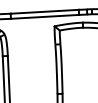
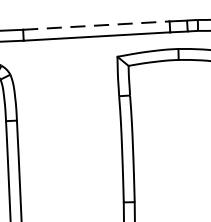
line: (45, 11) -> (97, 24), solid -> dashed

